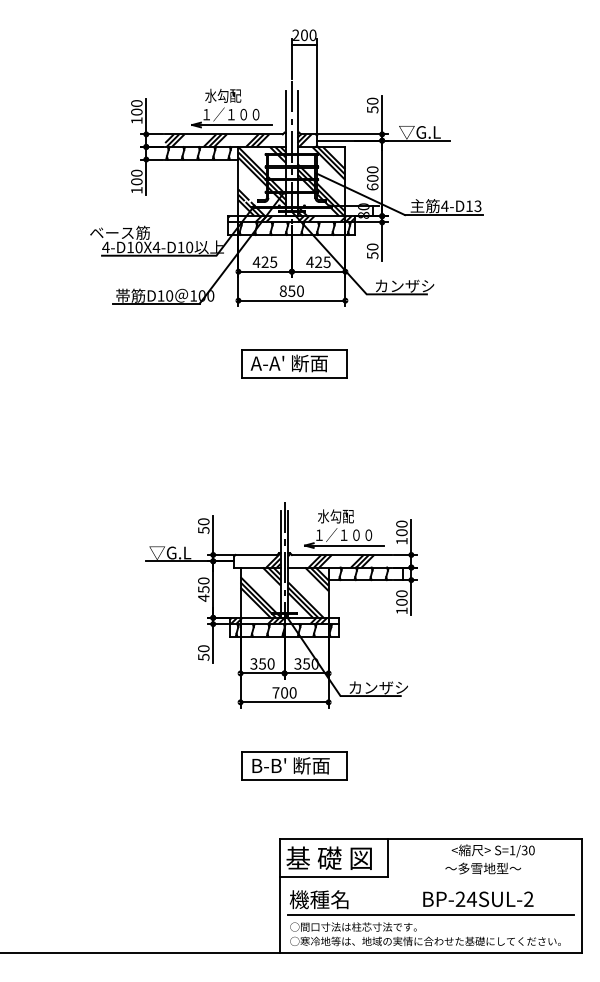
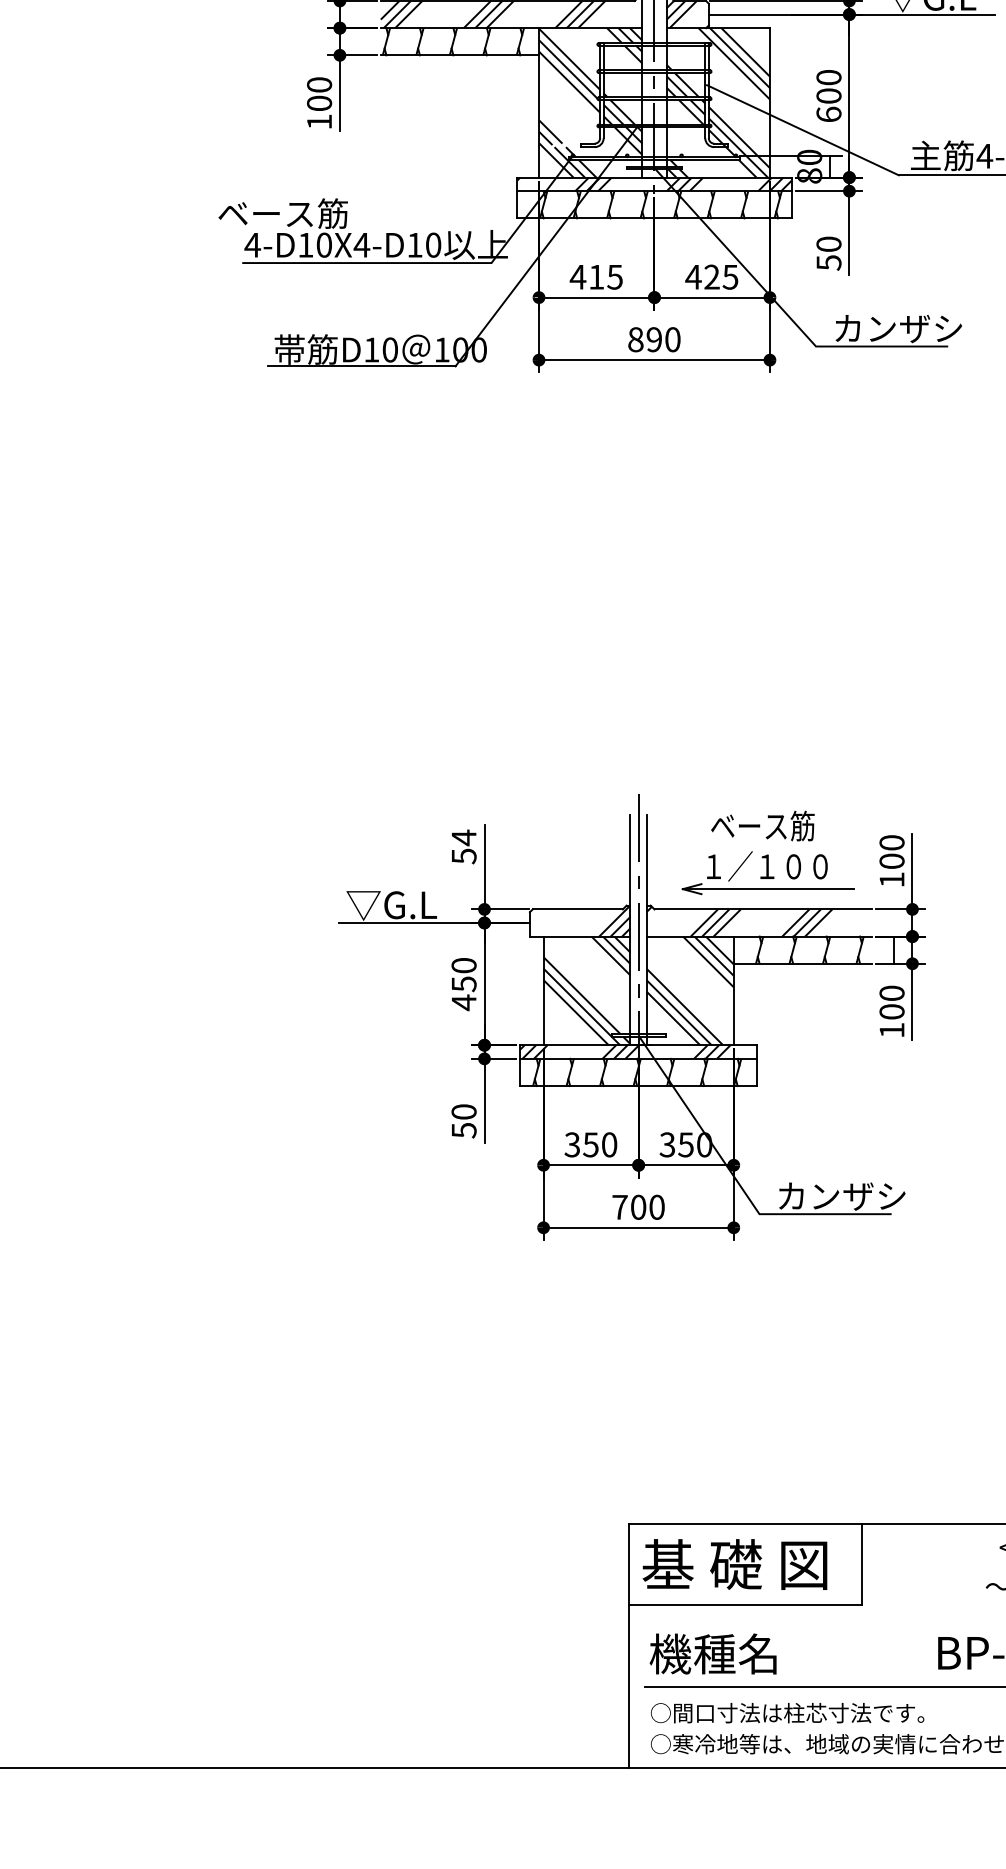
text: (264, 261) -> (595, 275), 425 -> 415
text: (291, 290) -> (653, 338), 850 -> 890
part: (294, 363) -> (660, 495), removed
text: (341, 516) -> (761, 826), 水勾配 -> ベース筋
text: (203, 521) -> (463, 837), 50 -> 54
part: (294, 765) -> (660, 1364), removed

